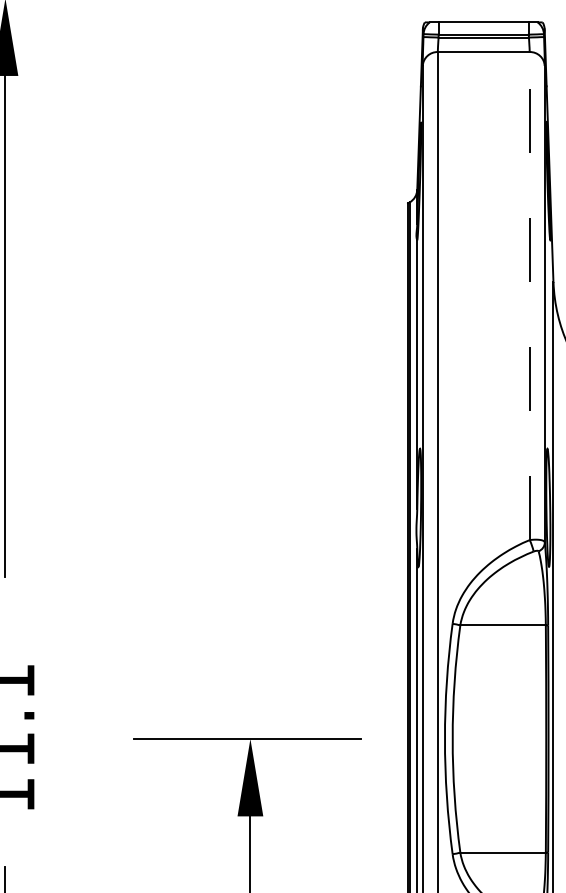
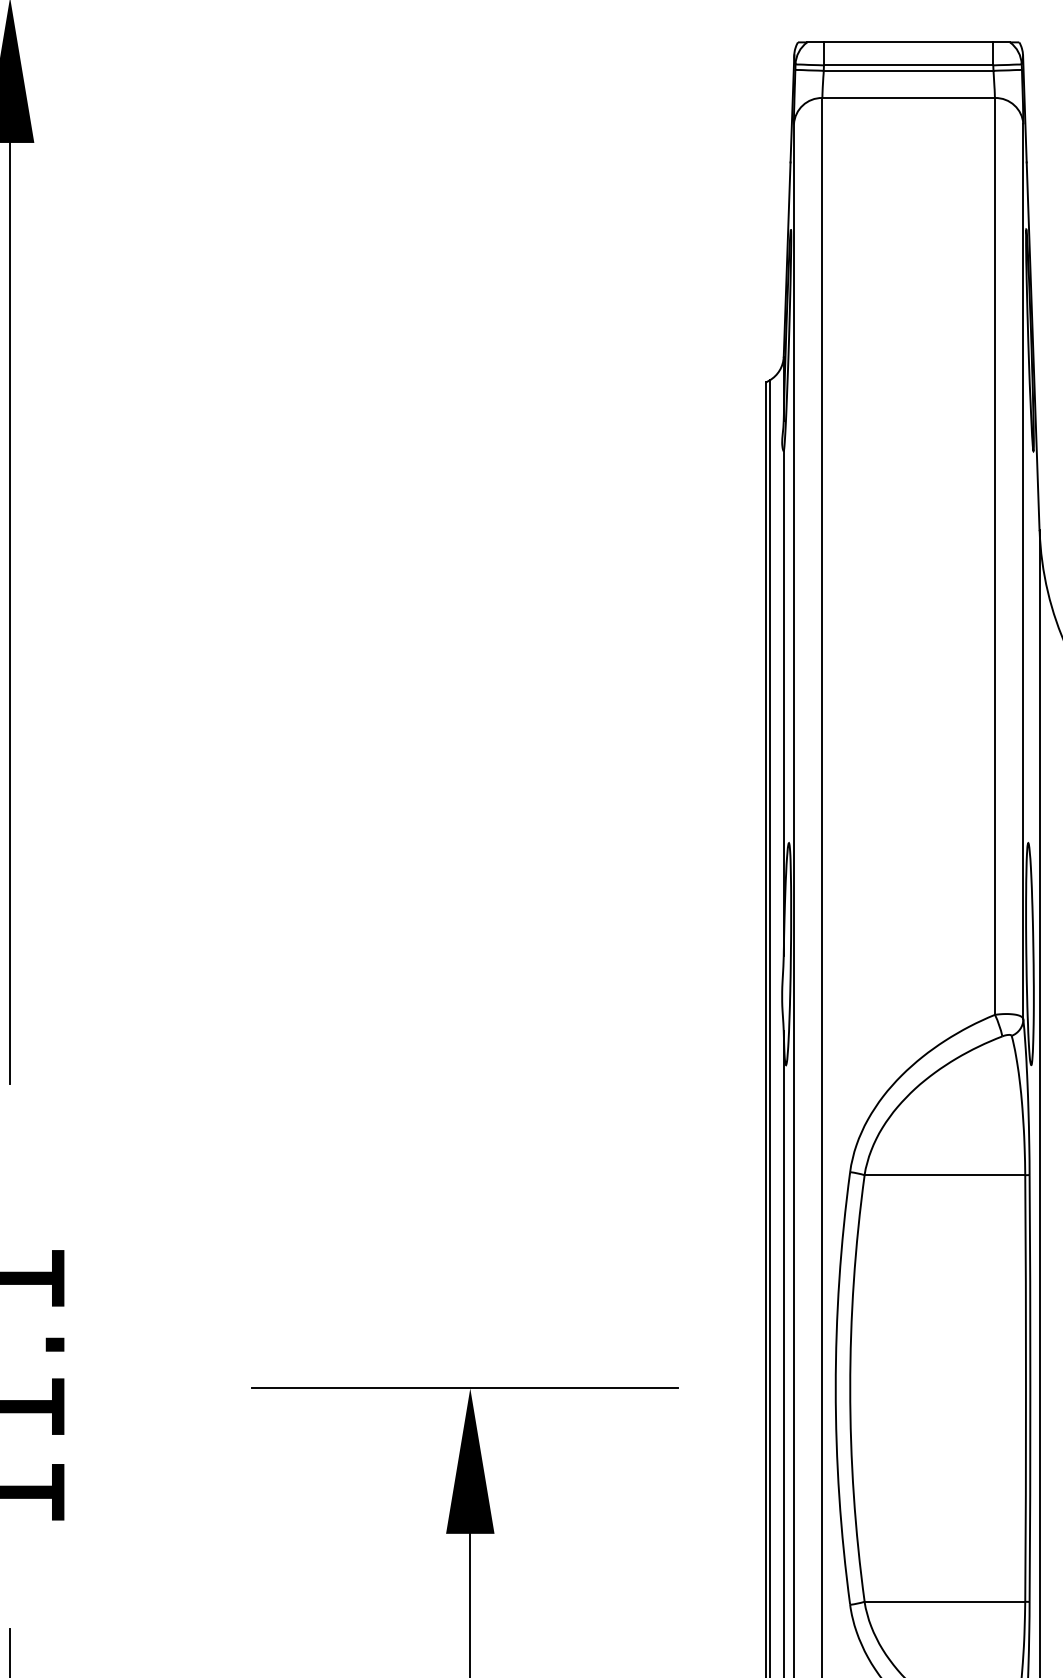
line: (529, 295) -> (994, 555), dashed -> solid

